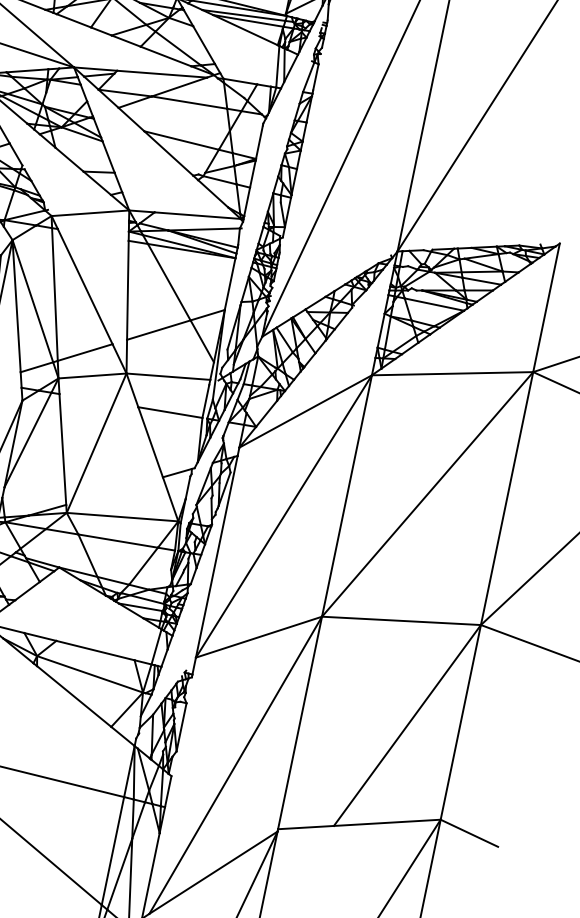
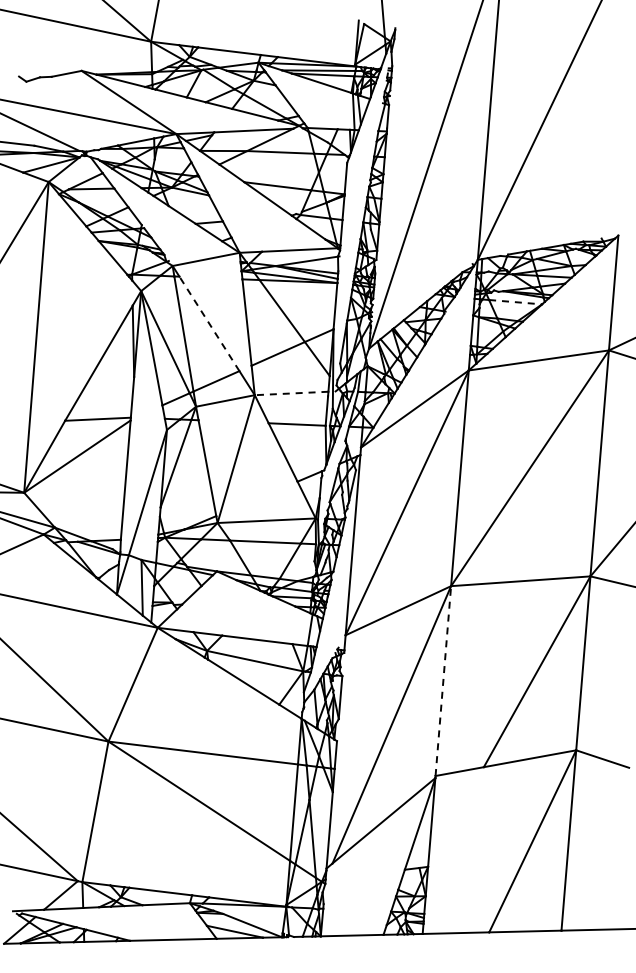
line: (85, 286) -> (209, 323), solid -> dashed
line: (434, 304) -> (515, 302), solid -> dashed
line: (168, 376) -> (291, 393), solid -> dashed
line: (300, 722) -> (443, 680), solid -> dashed

